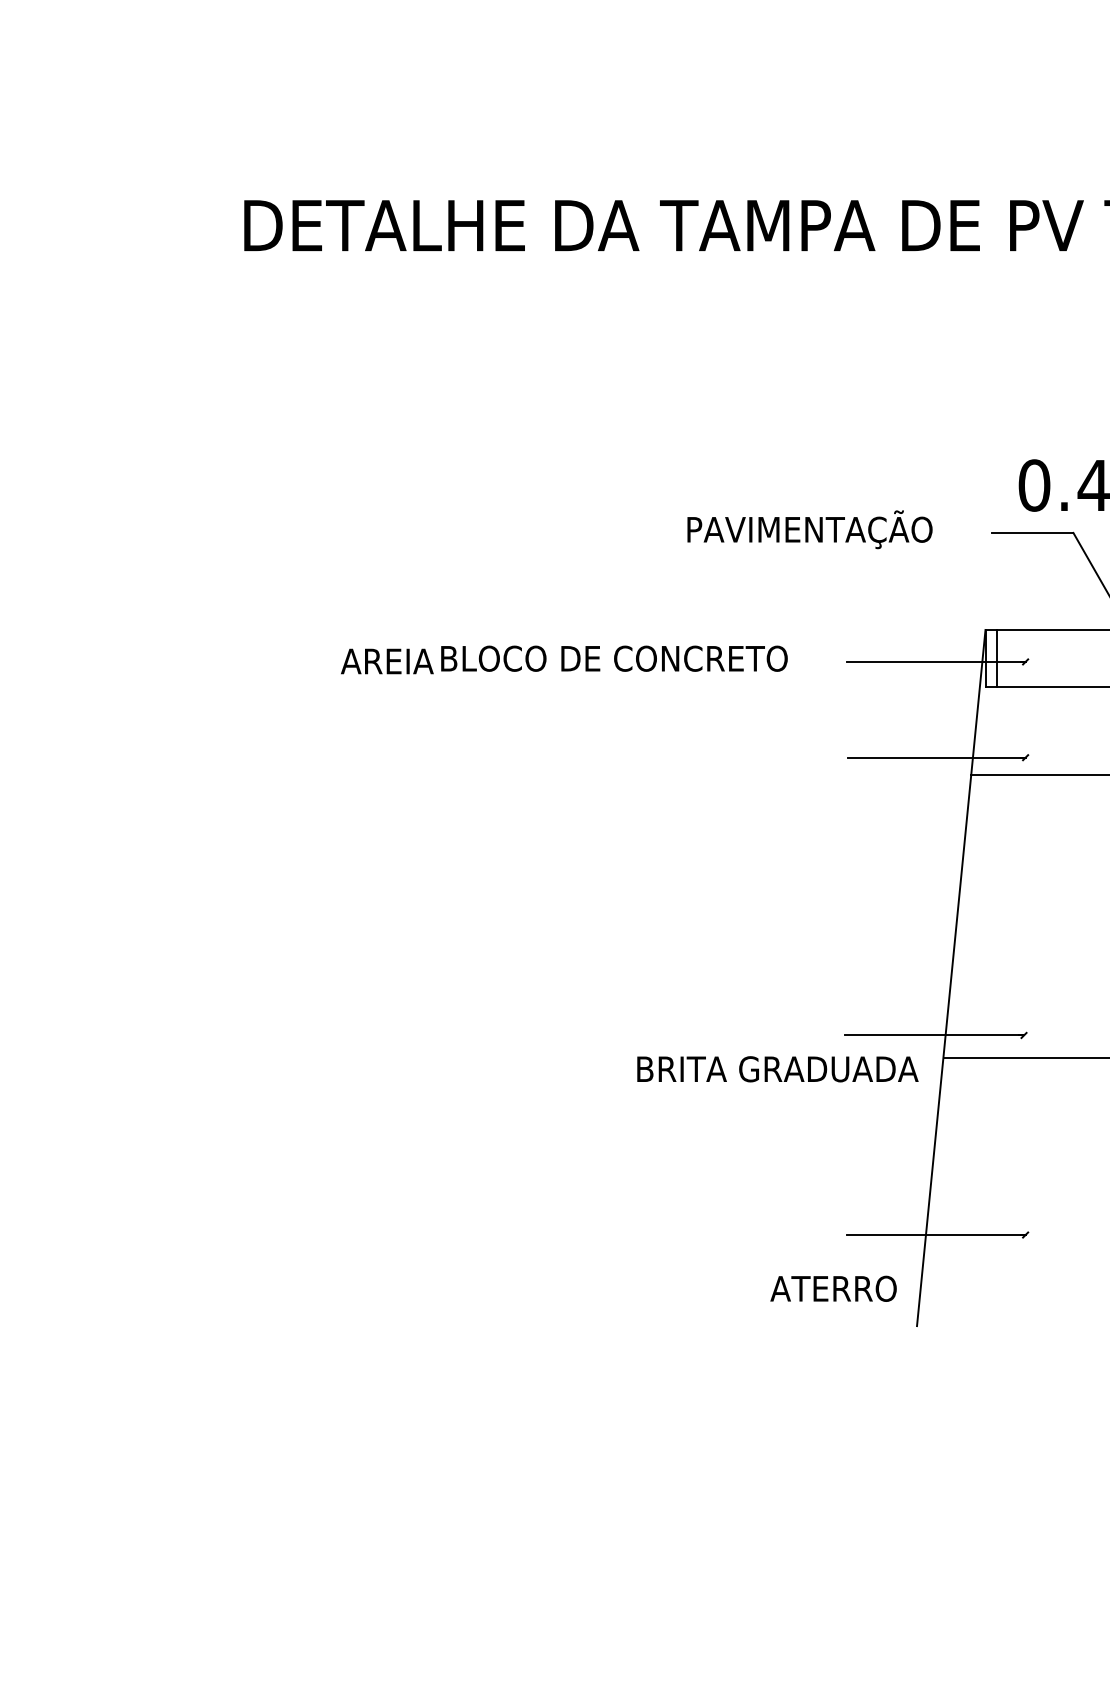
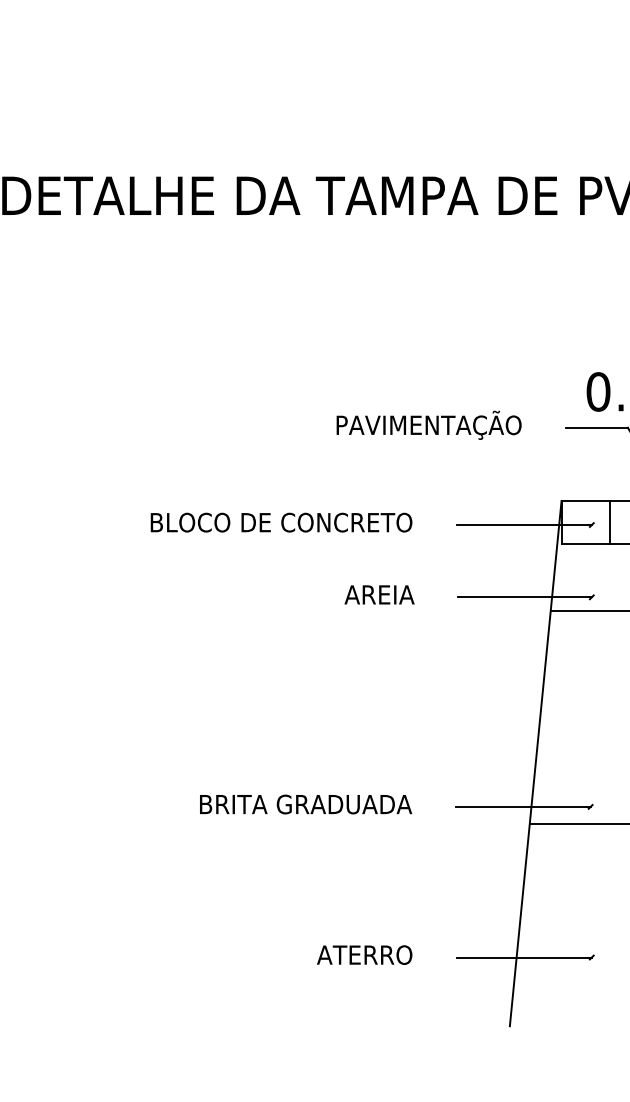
line: (997, 658) -> (609, 522), moved
text: (387, 661) -> (379, 594), moved
text: (777, 1069) -> (305, 804), moved
text: (833, 1288) -> (364, 954), moved

